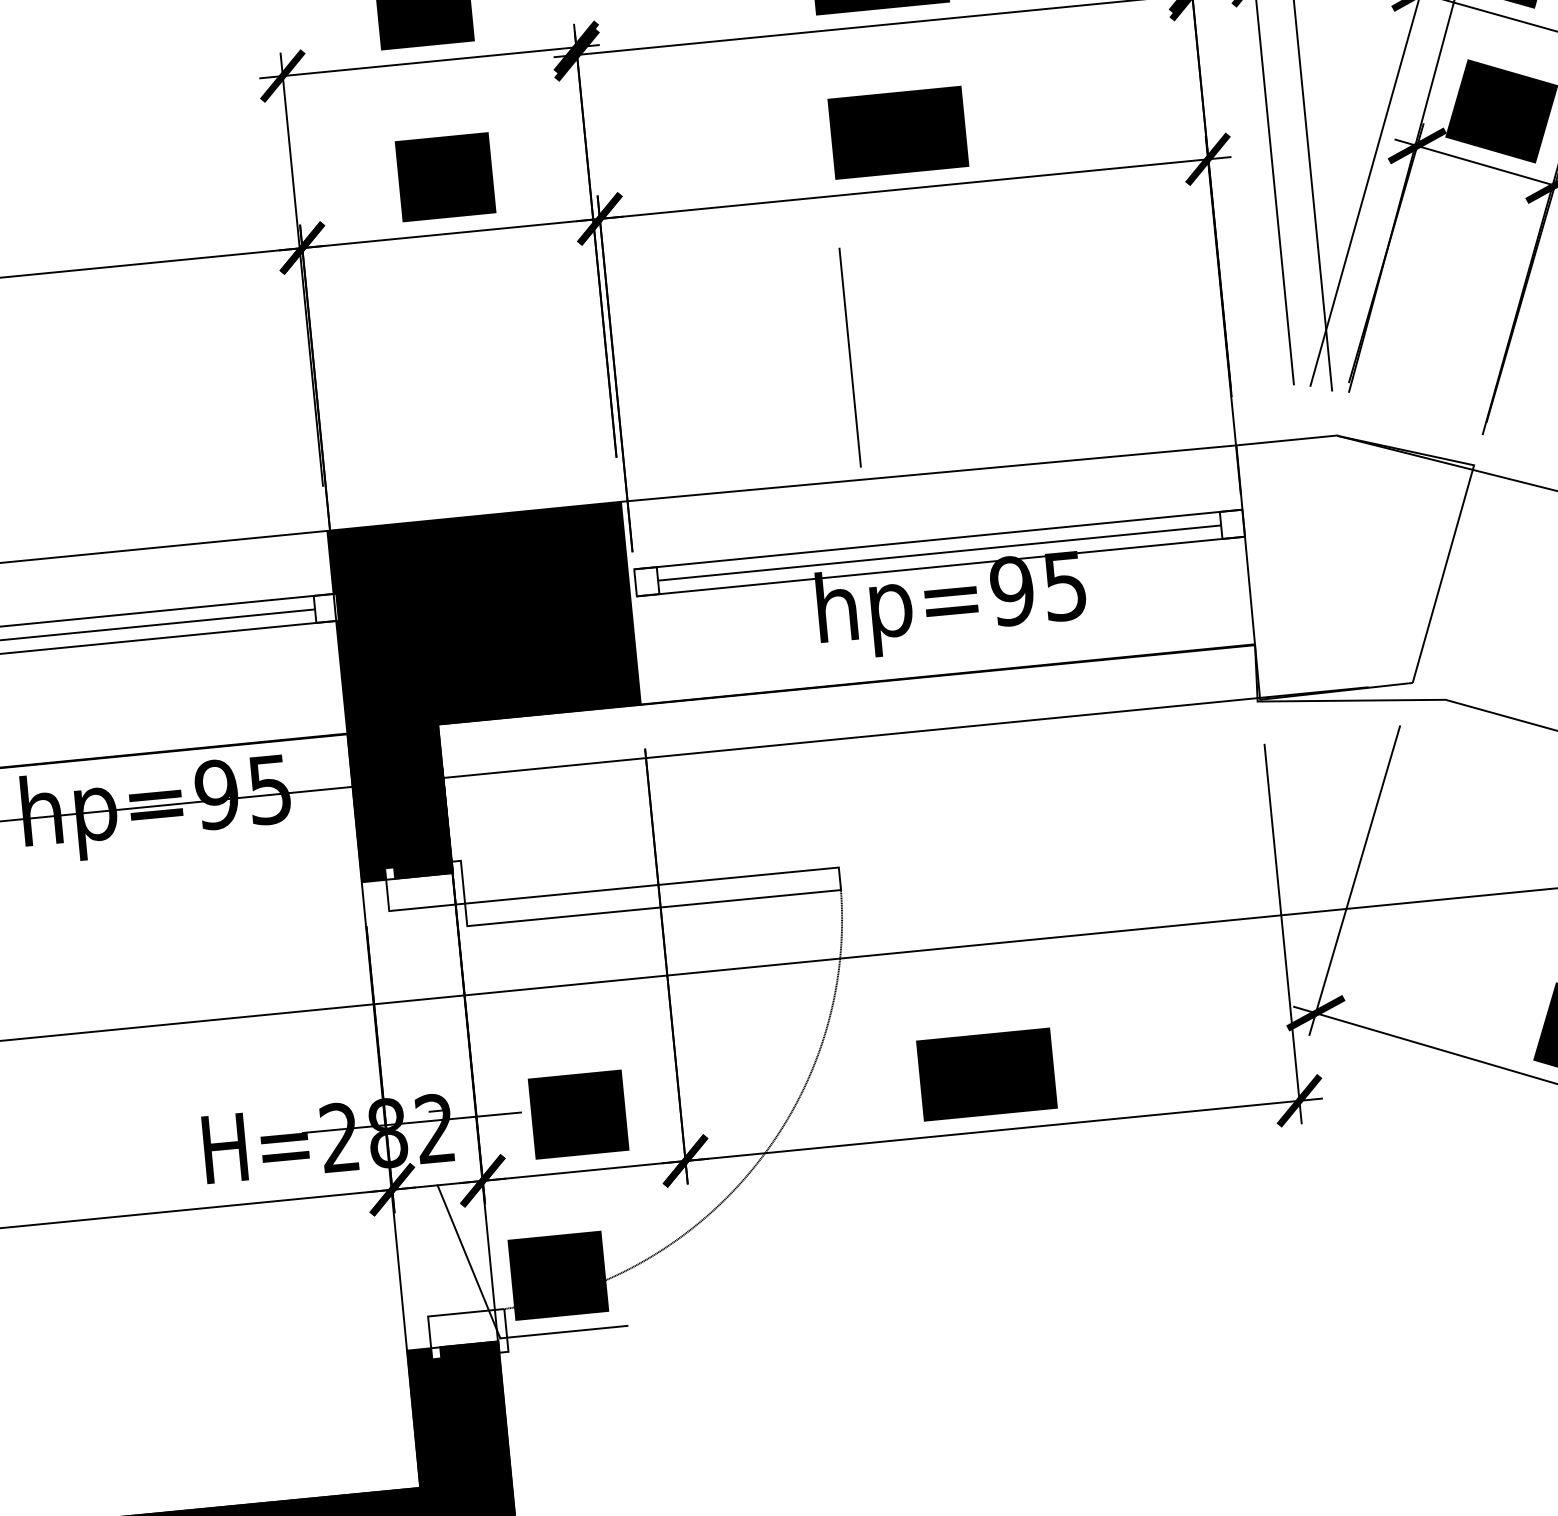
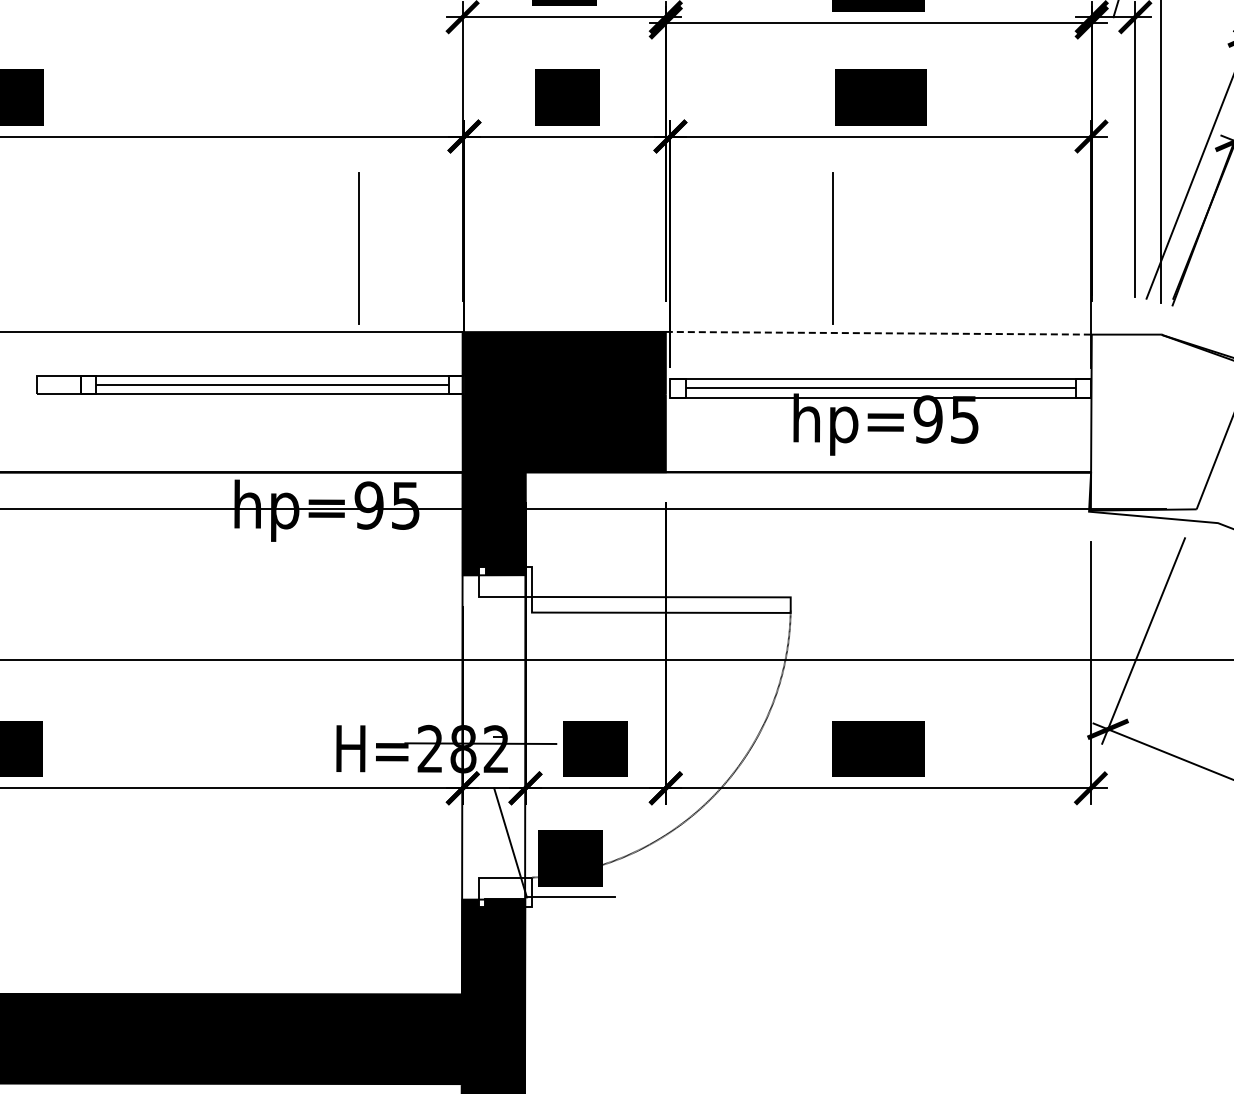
line: (165, 424) -> (358, 248), added
line: (928, 473) -> (878, 333), solid -> dashed

